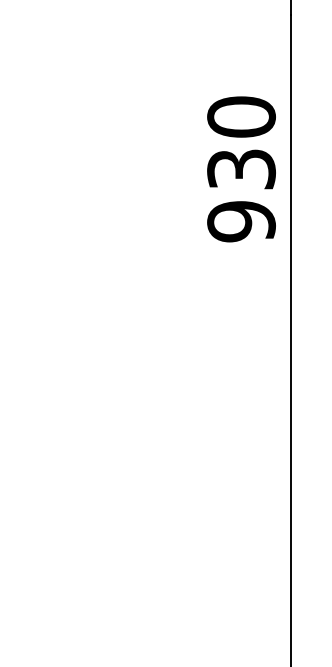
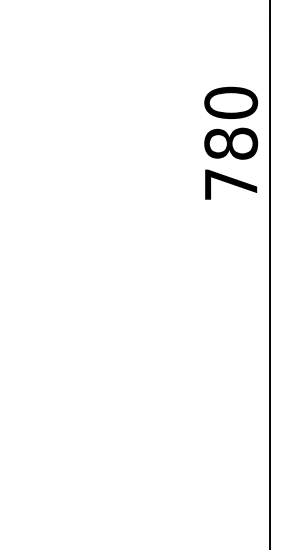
text: (241, 194) -> (231, 163), 930 -> 780

